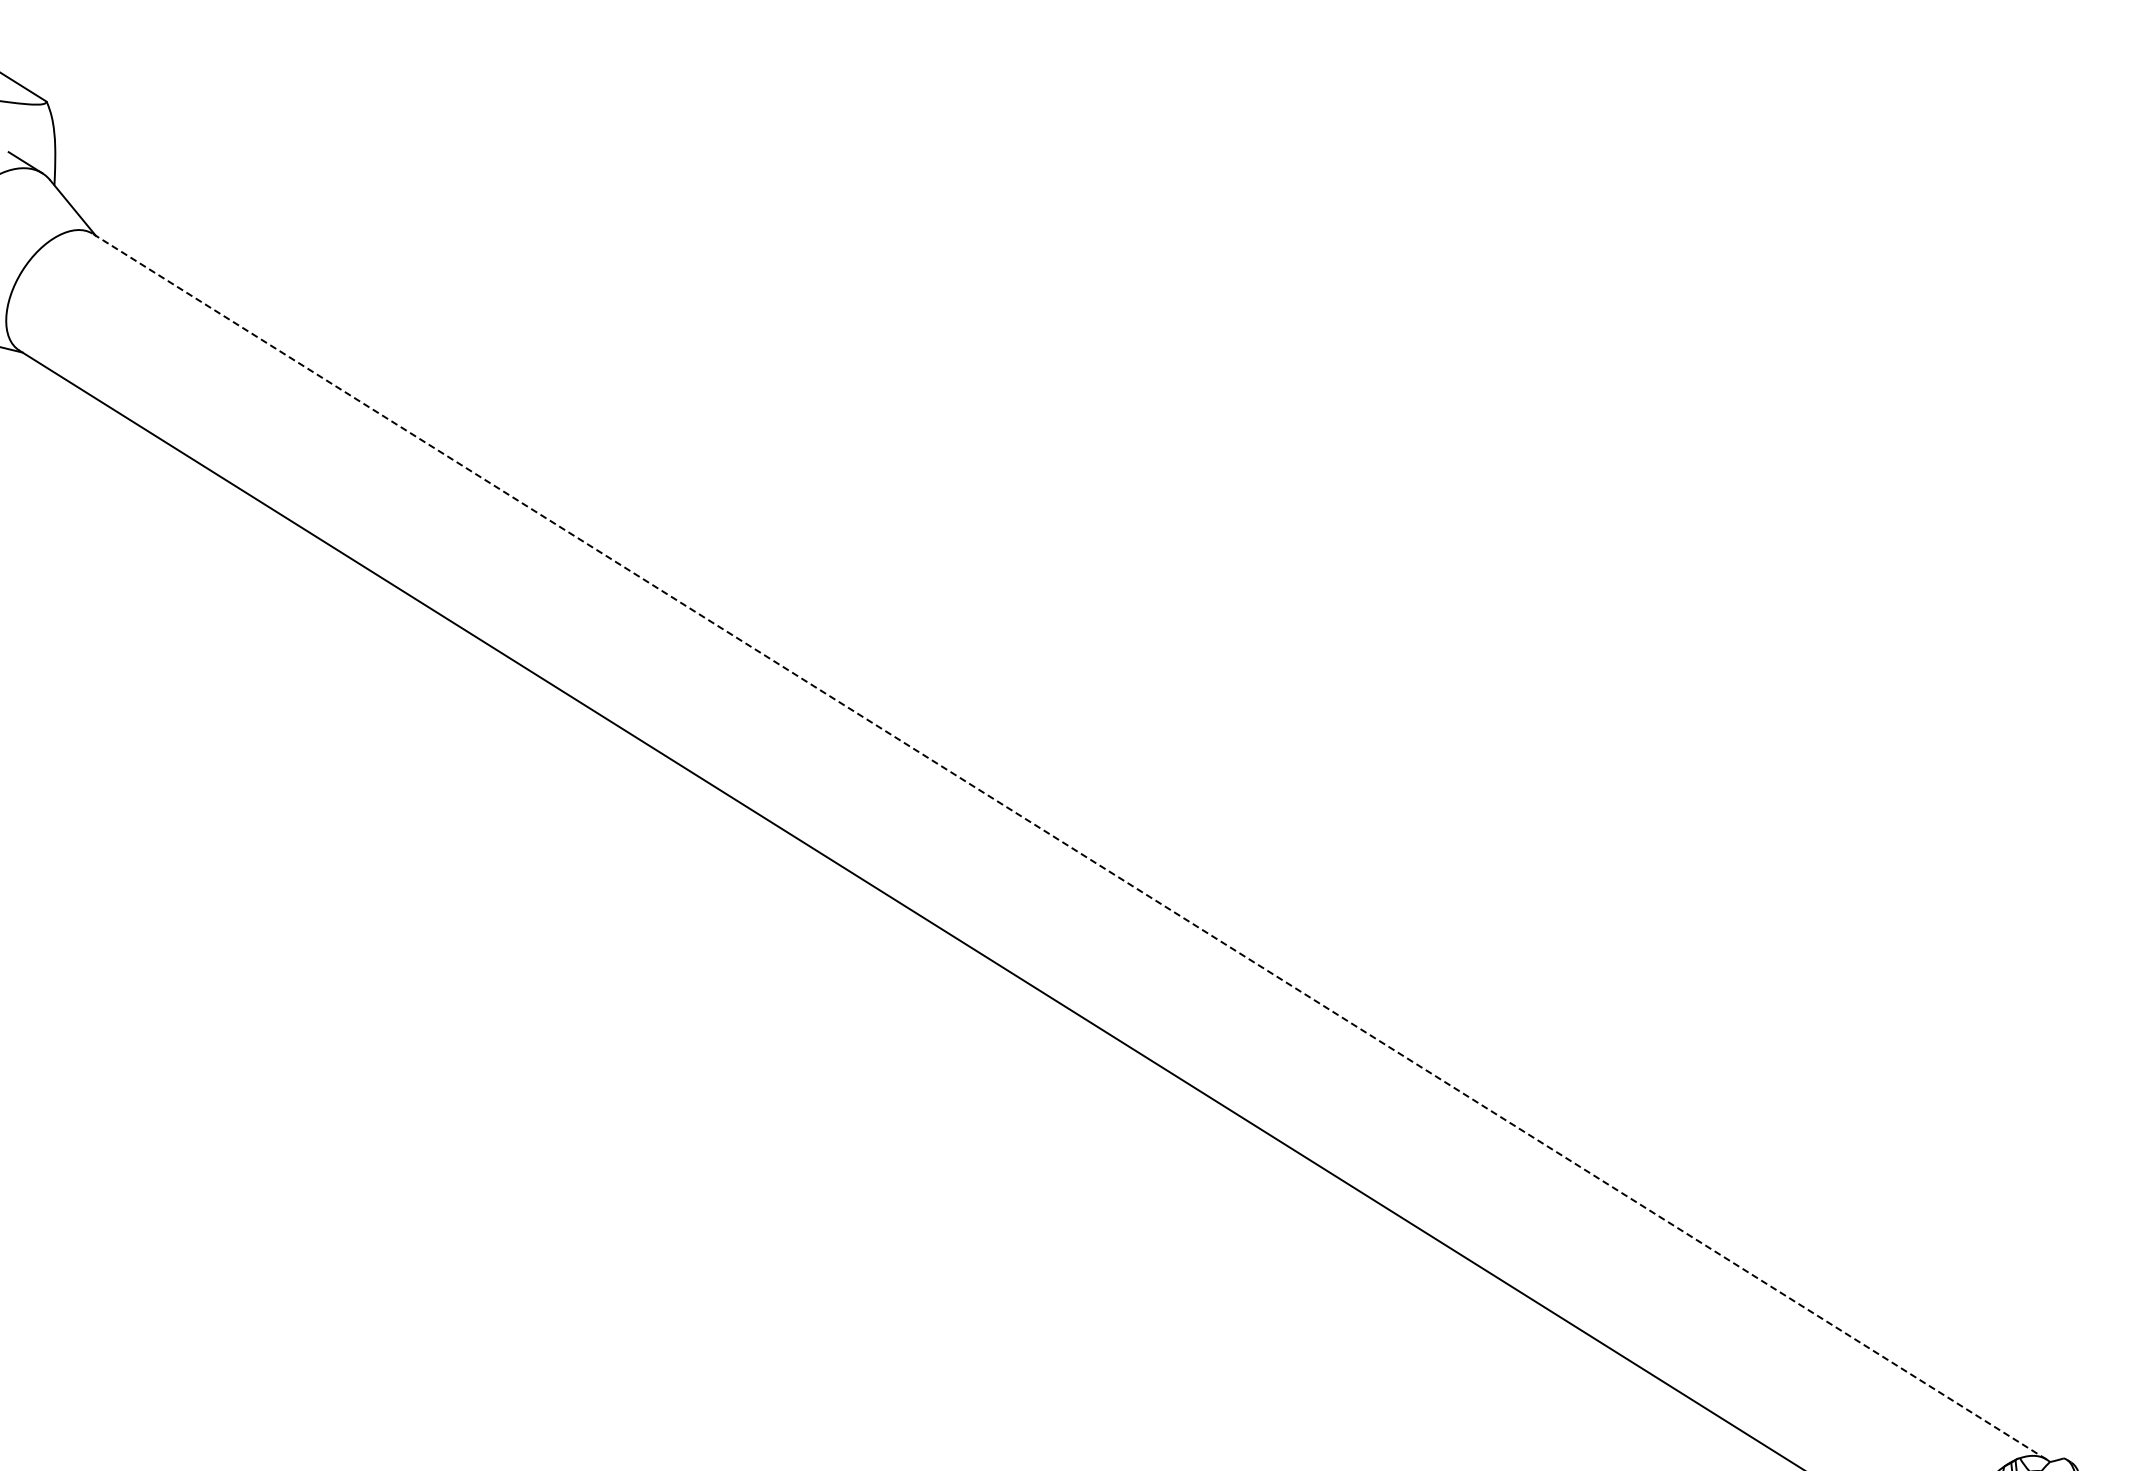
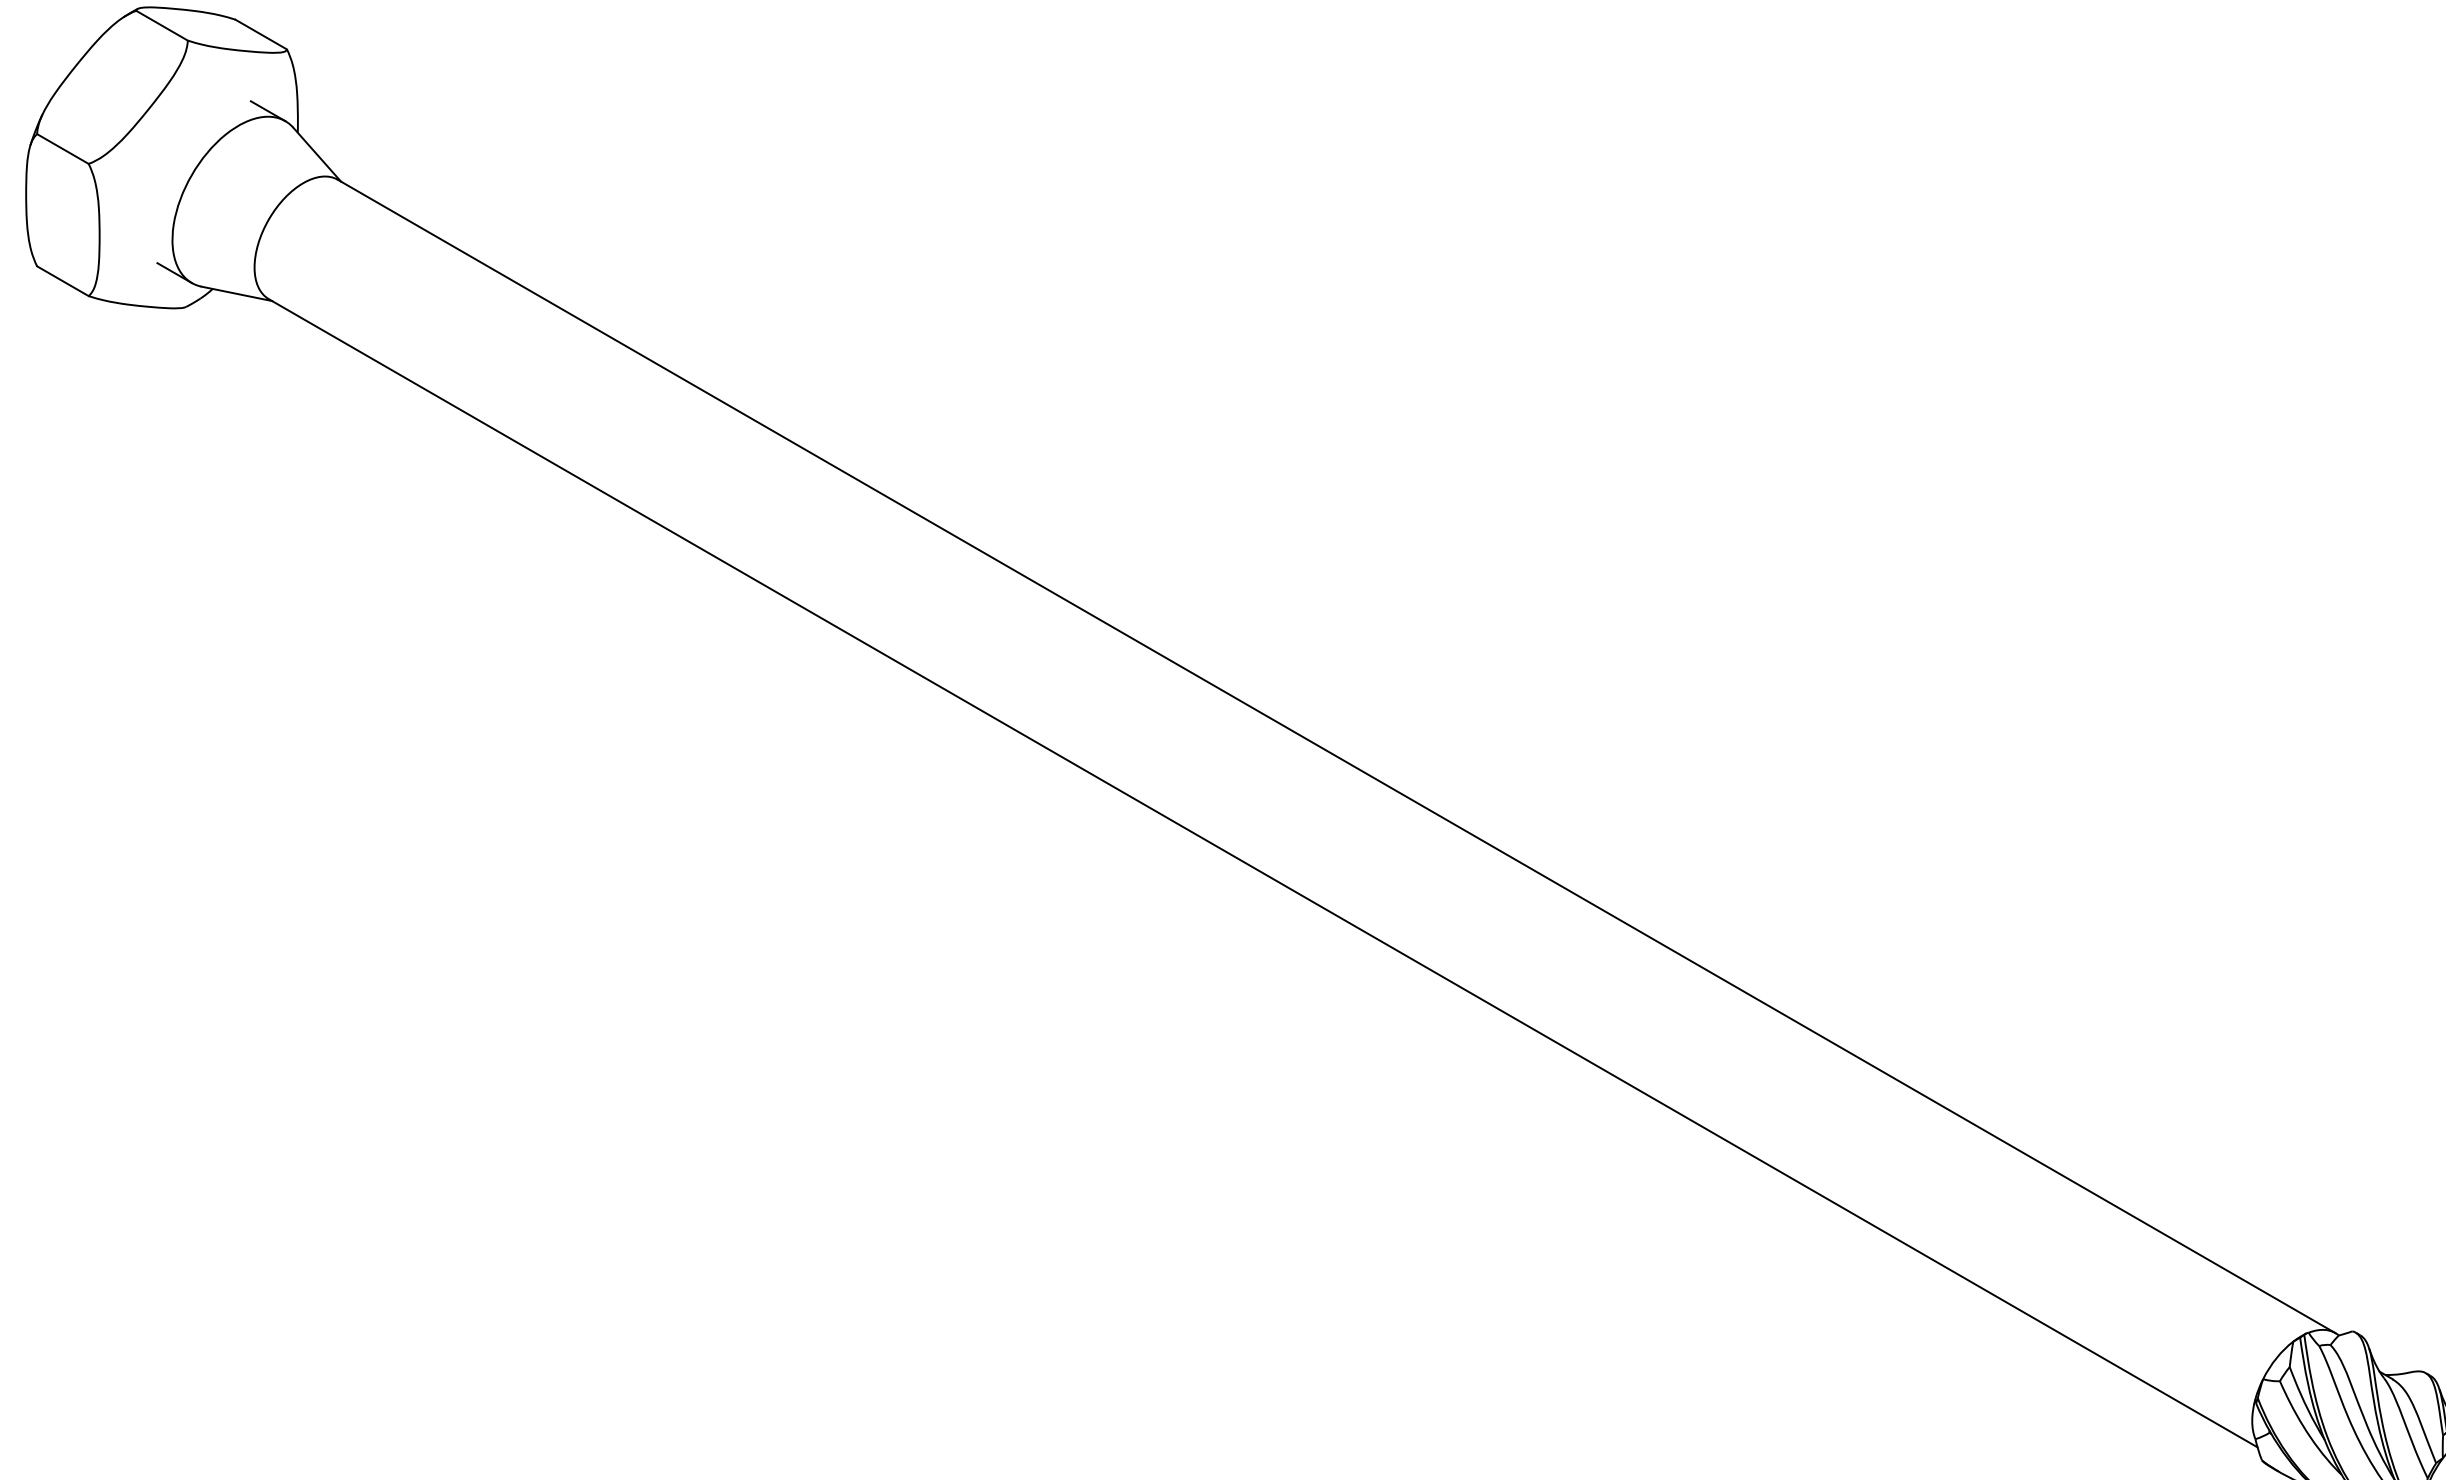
line: (1069, 846) -> (1336, 756), dashed -> solid

